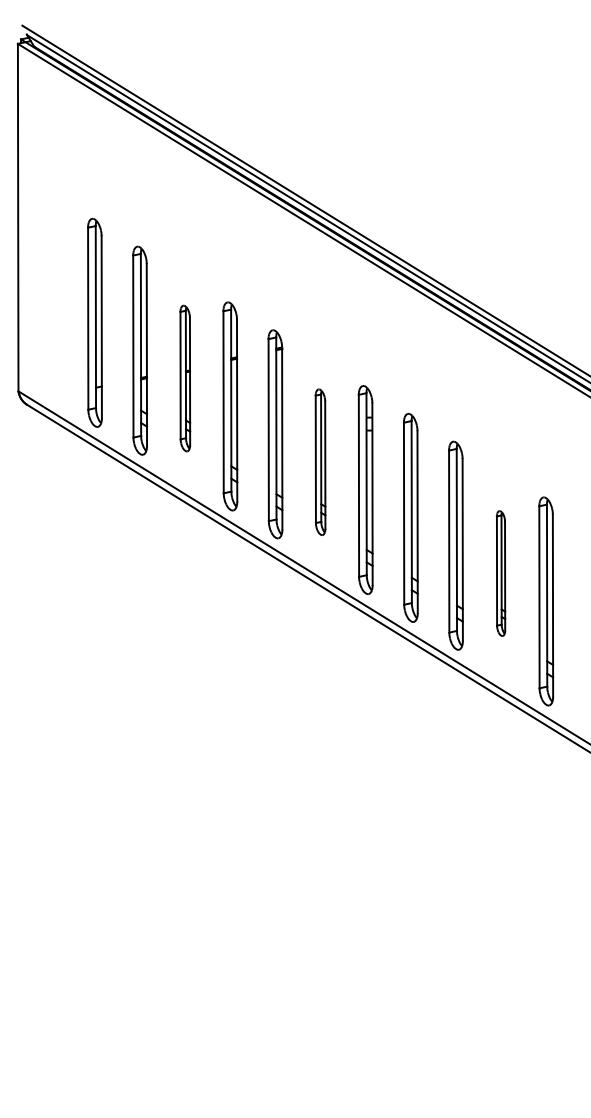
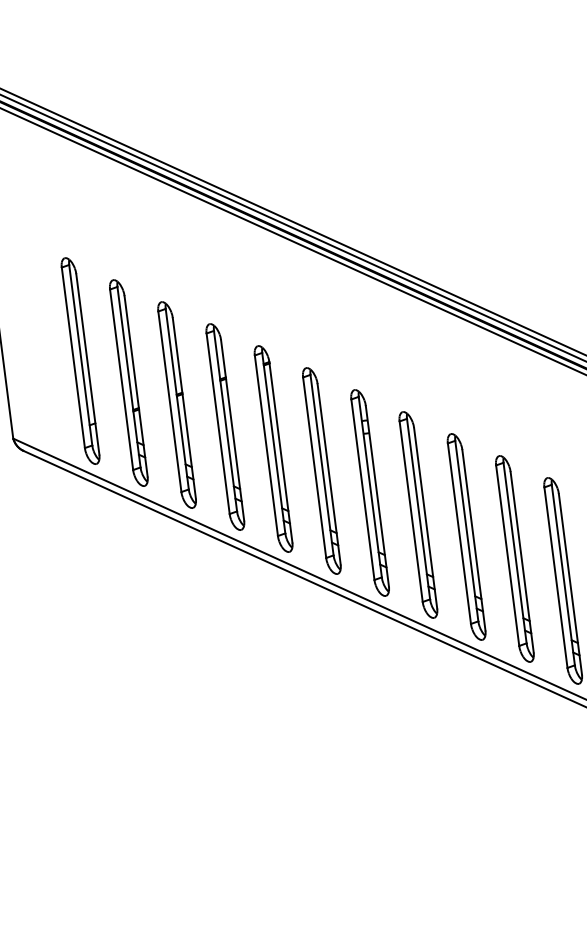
part: (185, 378) -> (177, 404), size x1.43
part: (320, 462) -> (321, 471), size x1.43
part: (500, 573) -> (514, 558), size x1.67

